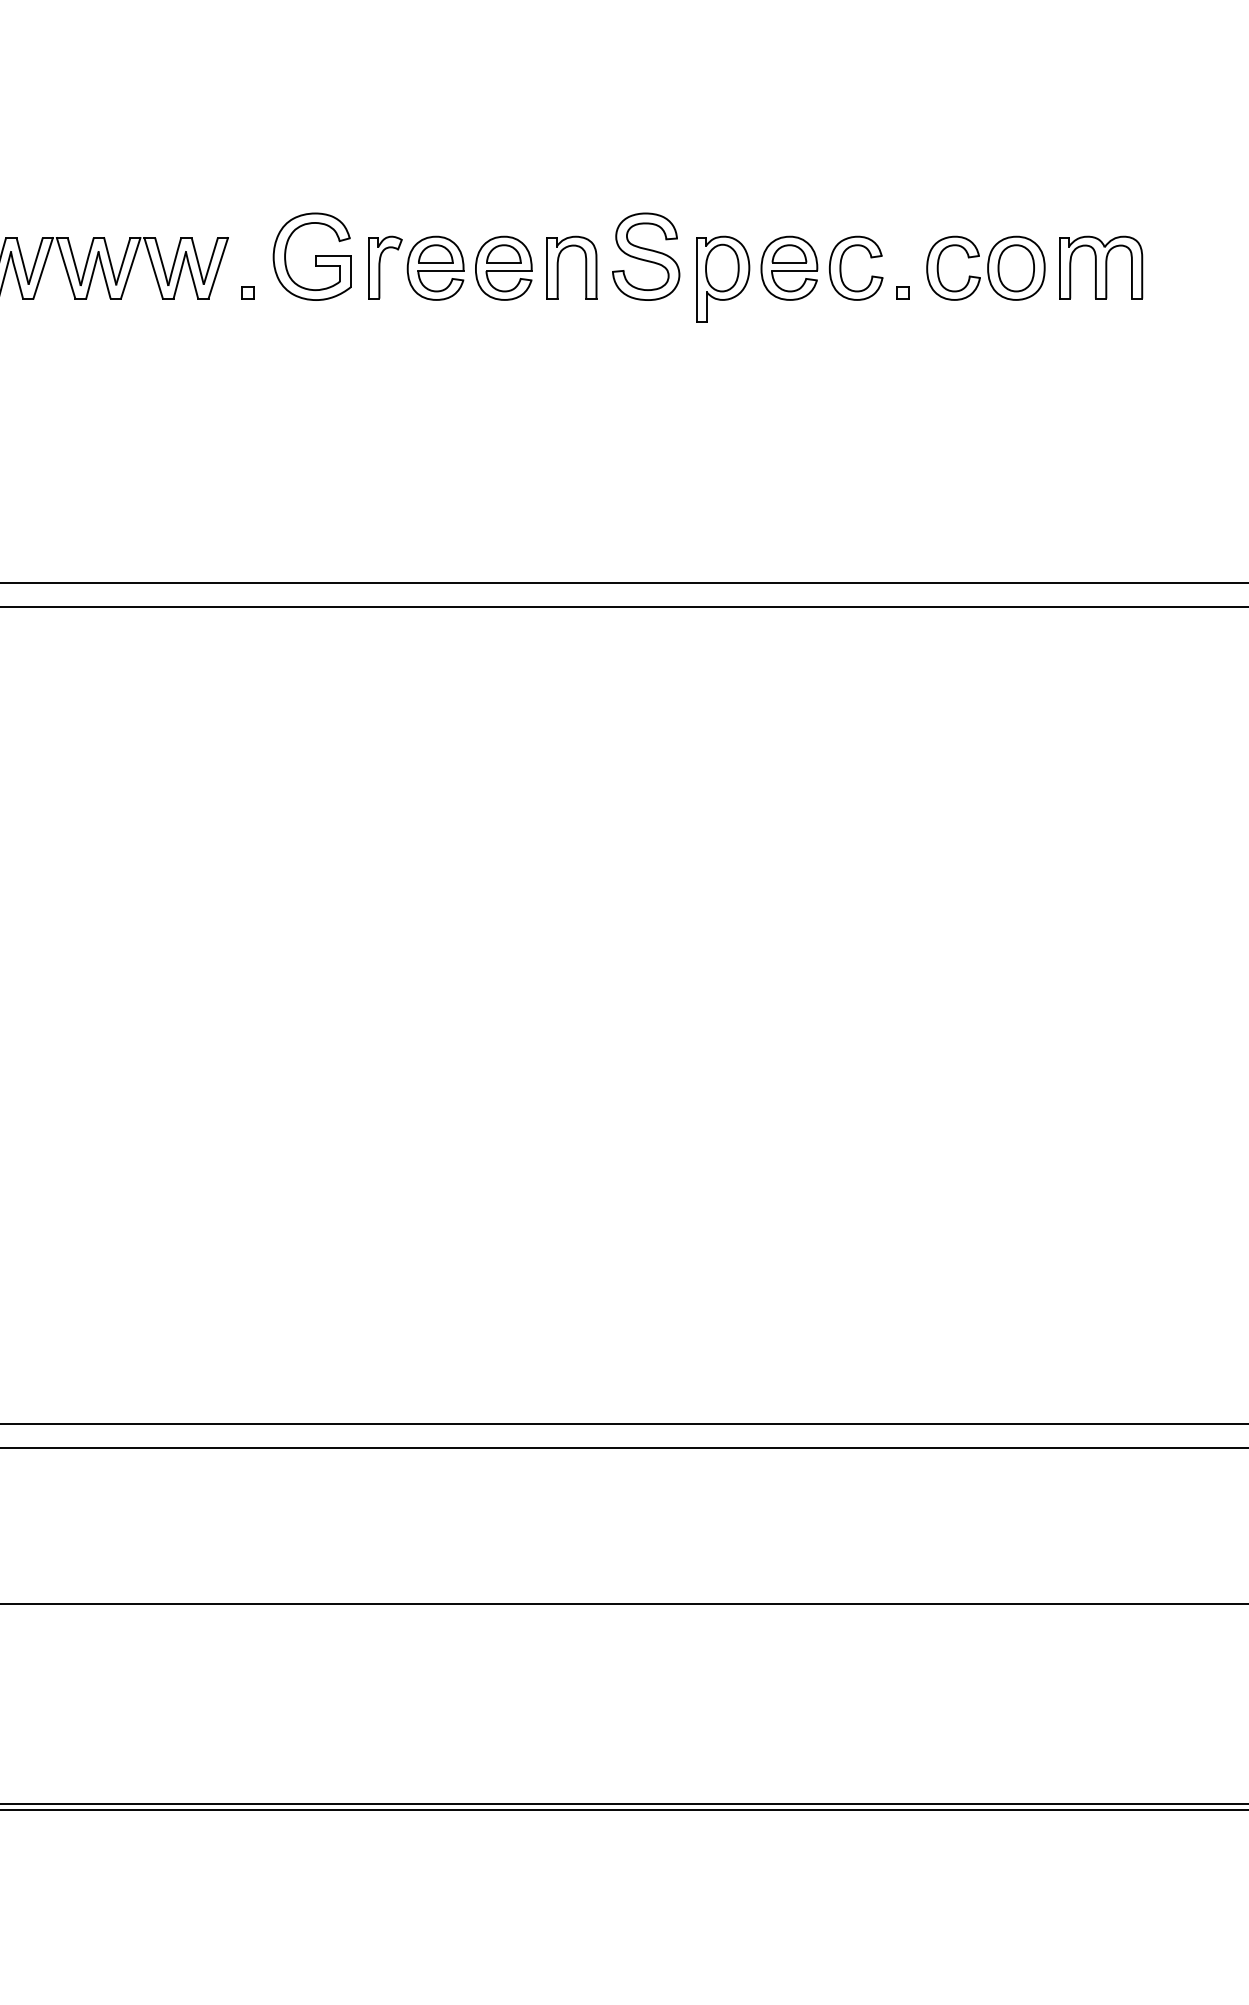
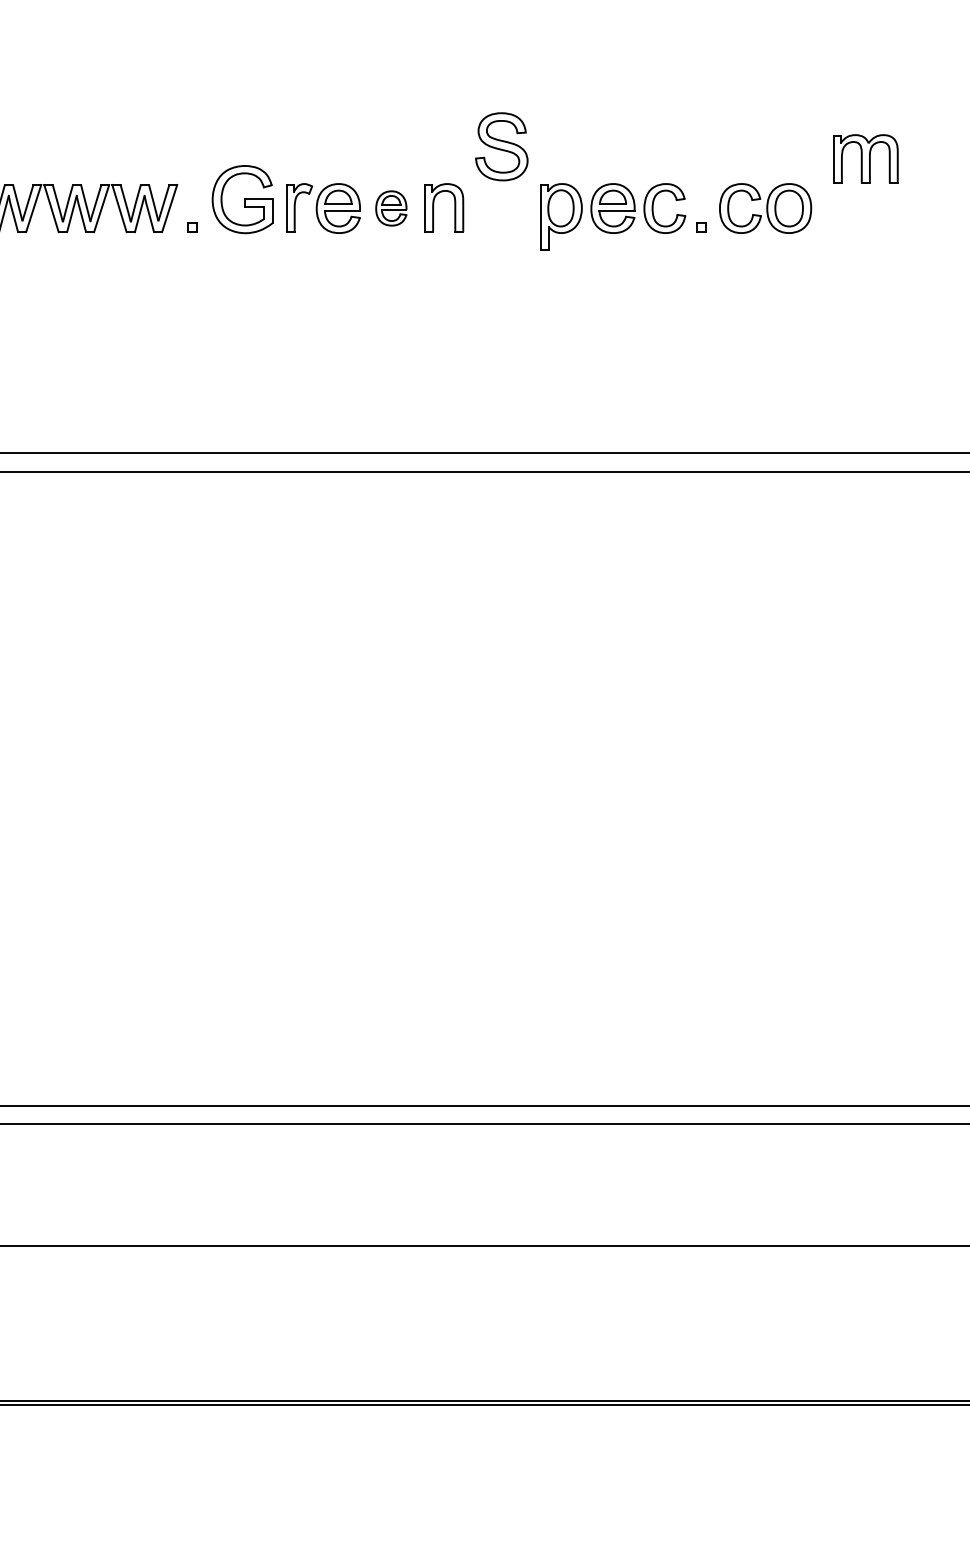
part: (646, 256) -> (502, 146), moved
part: (503, 267) -> (391, 207), size x0.7
part: (1101, 267) -> (866, 159), moved

